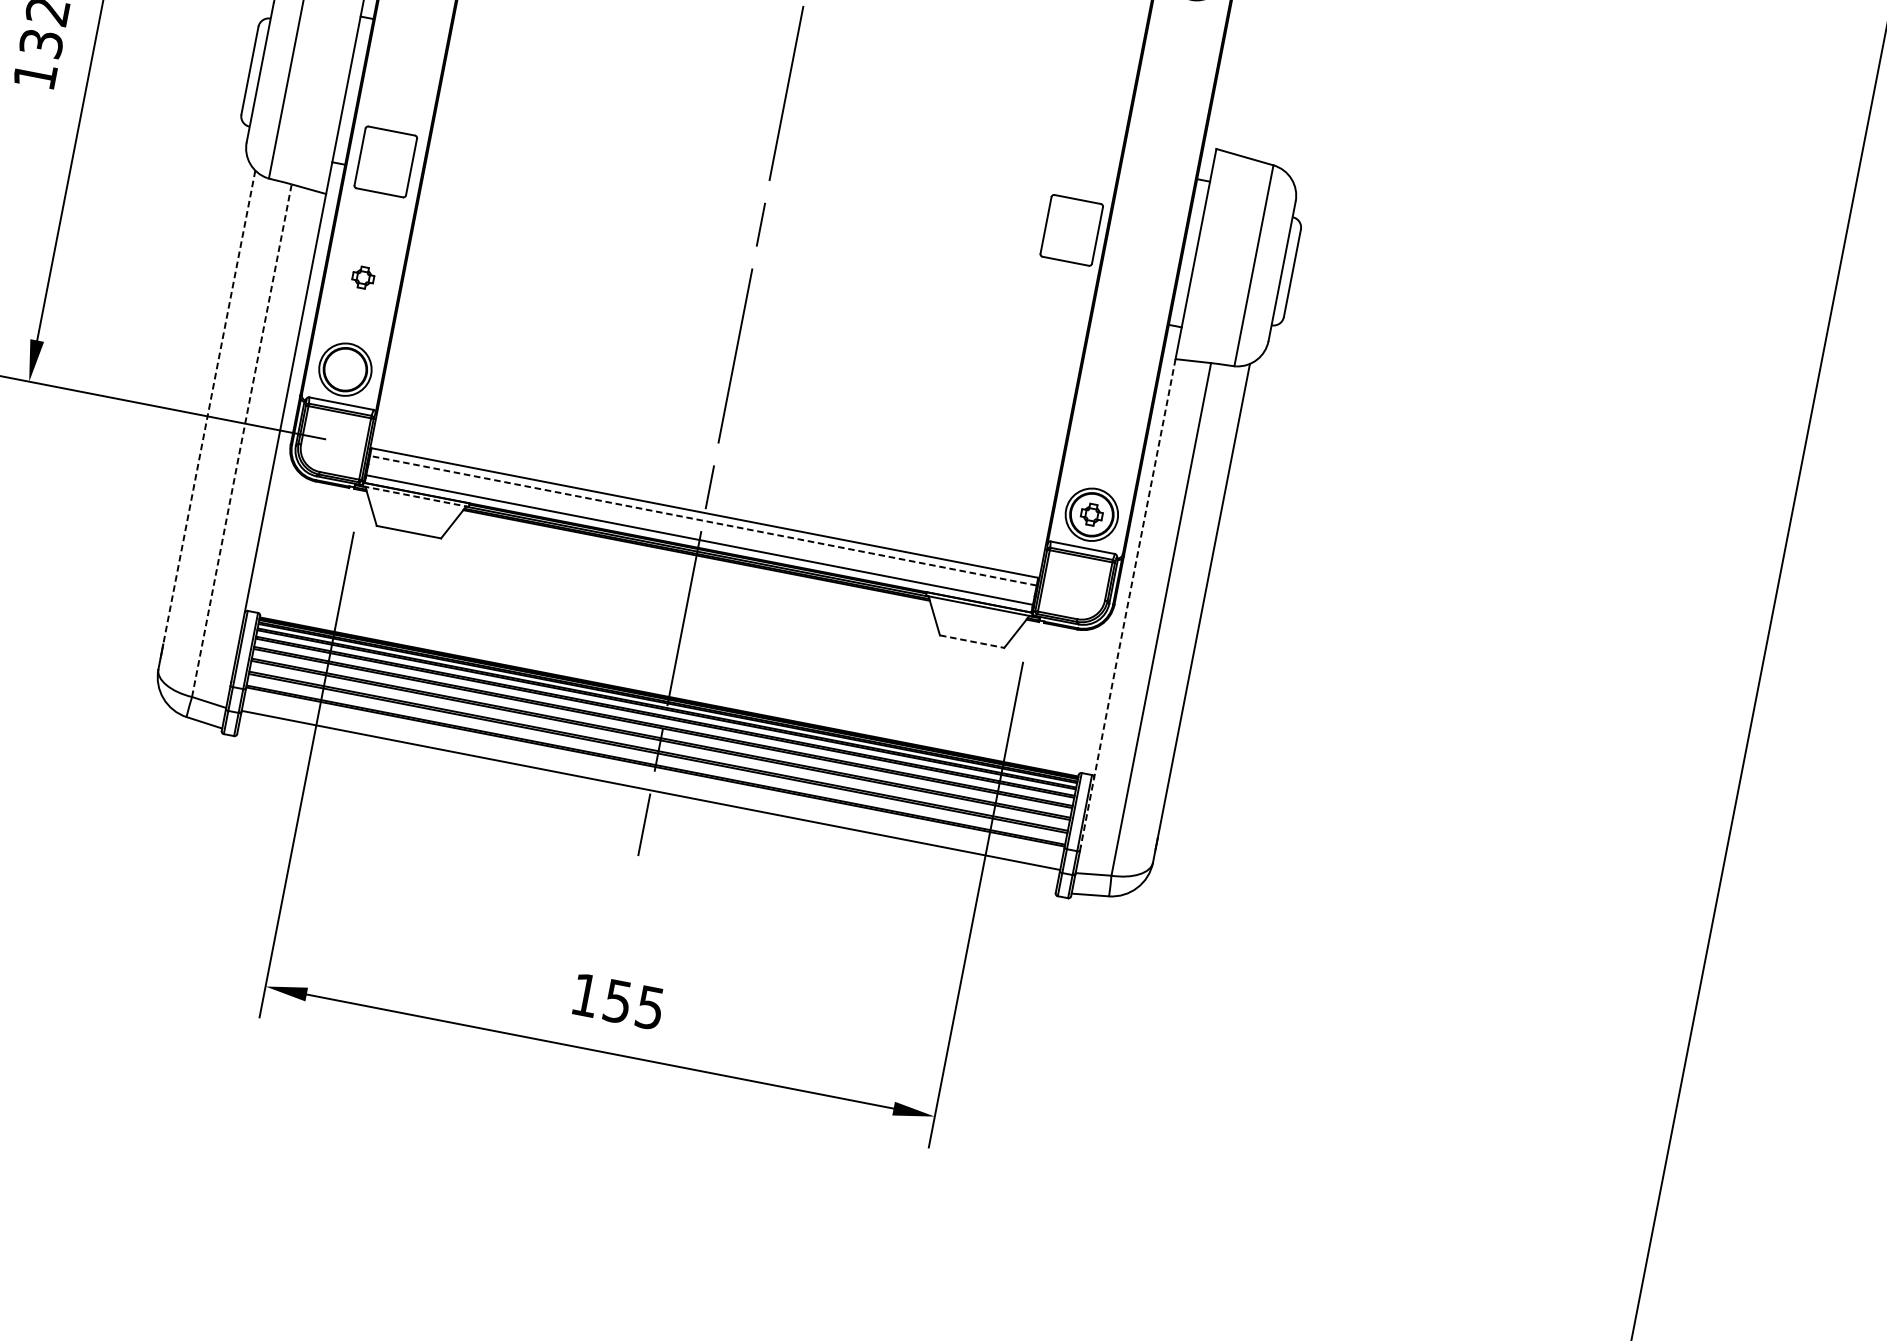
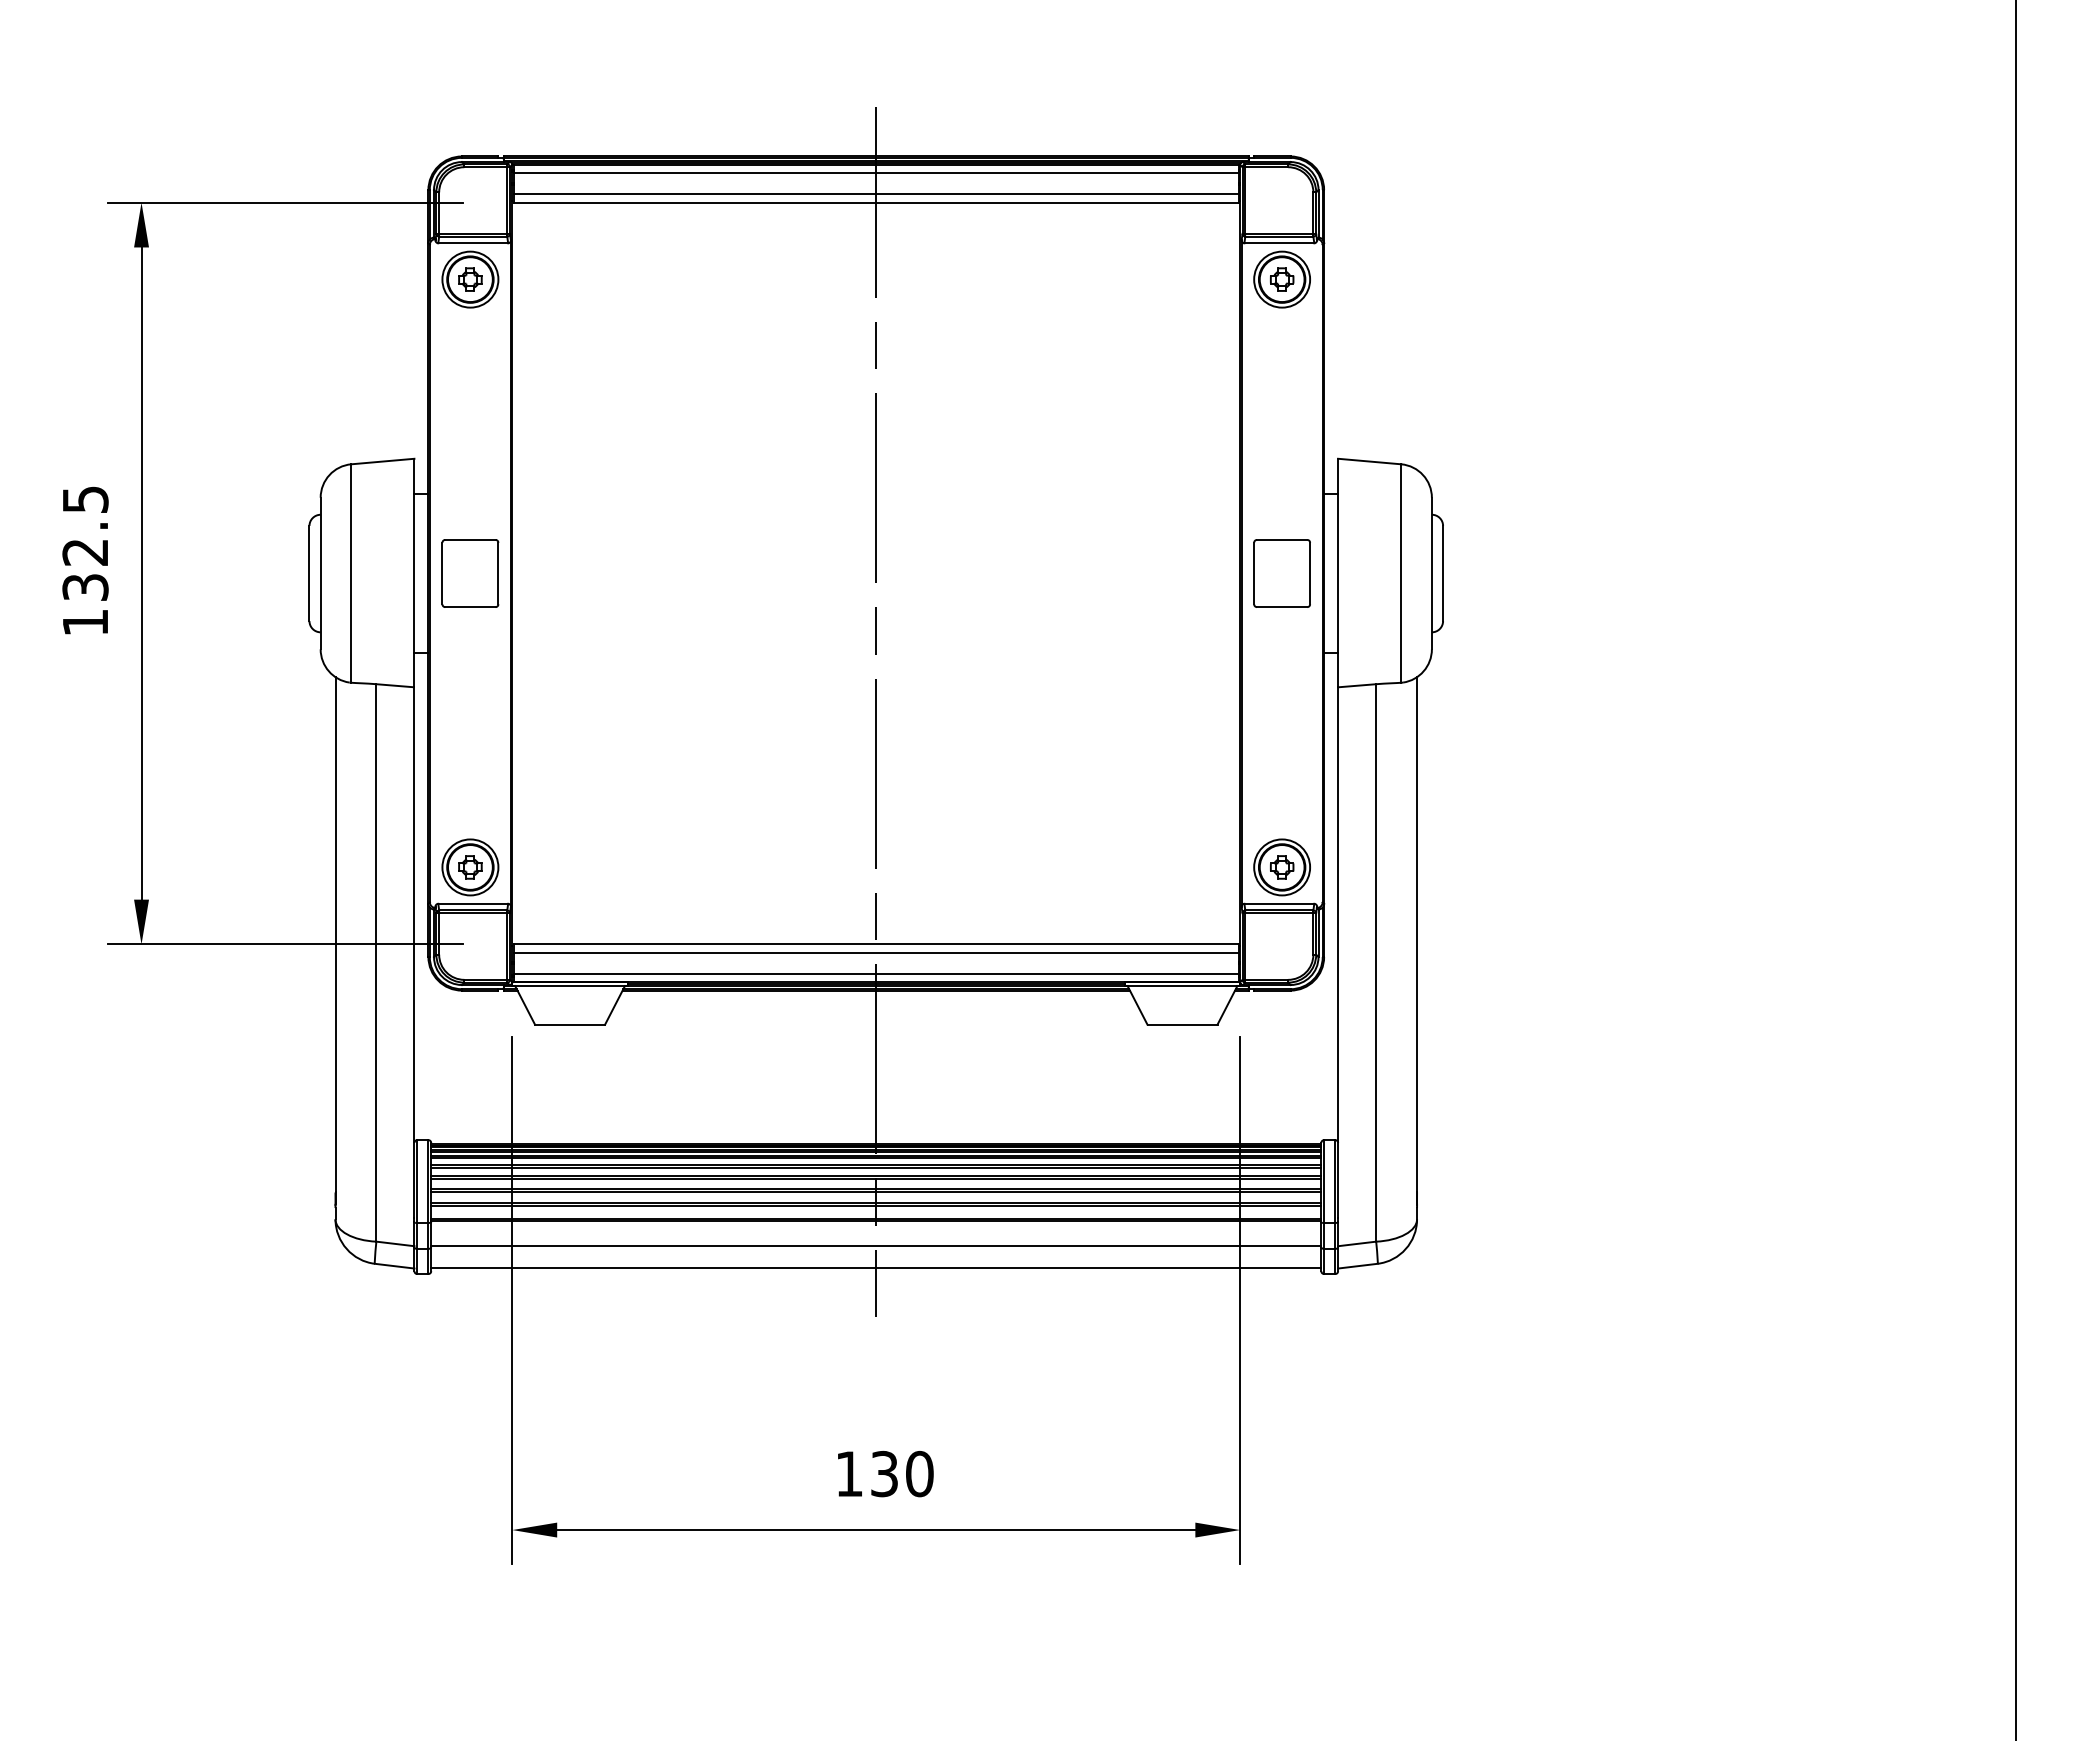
part: (385, 161) -> (470, 573), moved
part: (1071, 230) -> (1281, 573), moved
part: (363, 277) -> (470, 867), moved
line: (209, 407) -> (335, 934), dashed -> solid
line: (242, 440) -> (376, 962), dashed -> solid
line: (416, 497) -> (570, 986), dashed -> solid
line: (702, 520) -> (875, 952), dashed -> solid
line: (1128, 603) -> (1338, 953), dashed -> solid
line: (972, 641) -> (1182, 1024), dashed -> solid
line: (647, 811) -> (876, 1268), added
text: (634, 1004) -> (902, 1473), 155 -> 130

